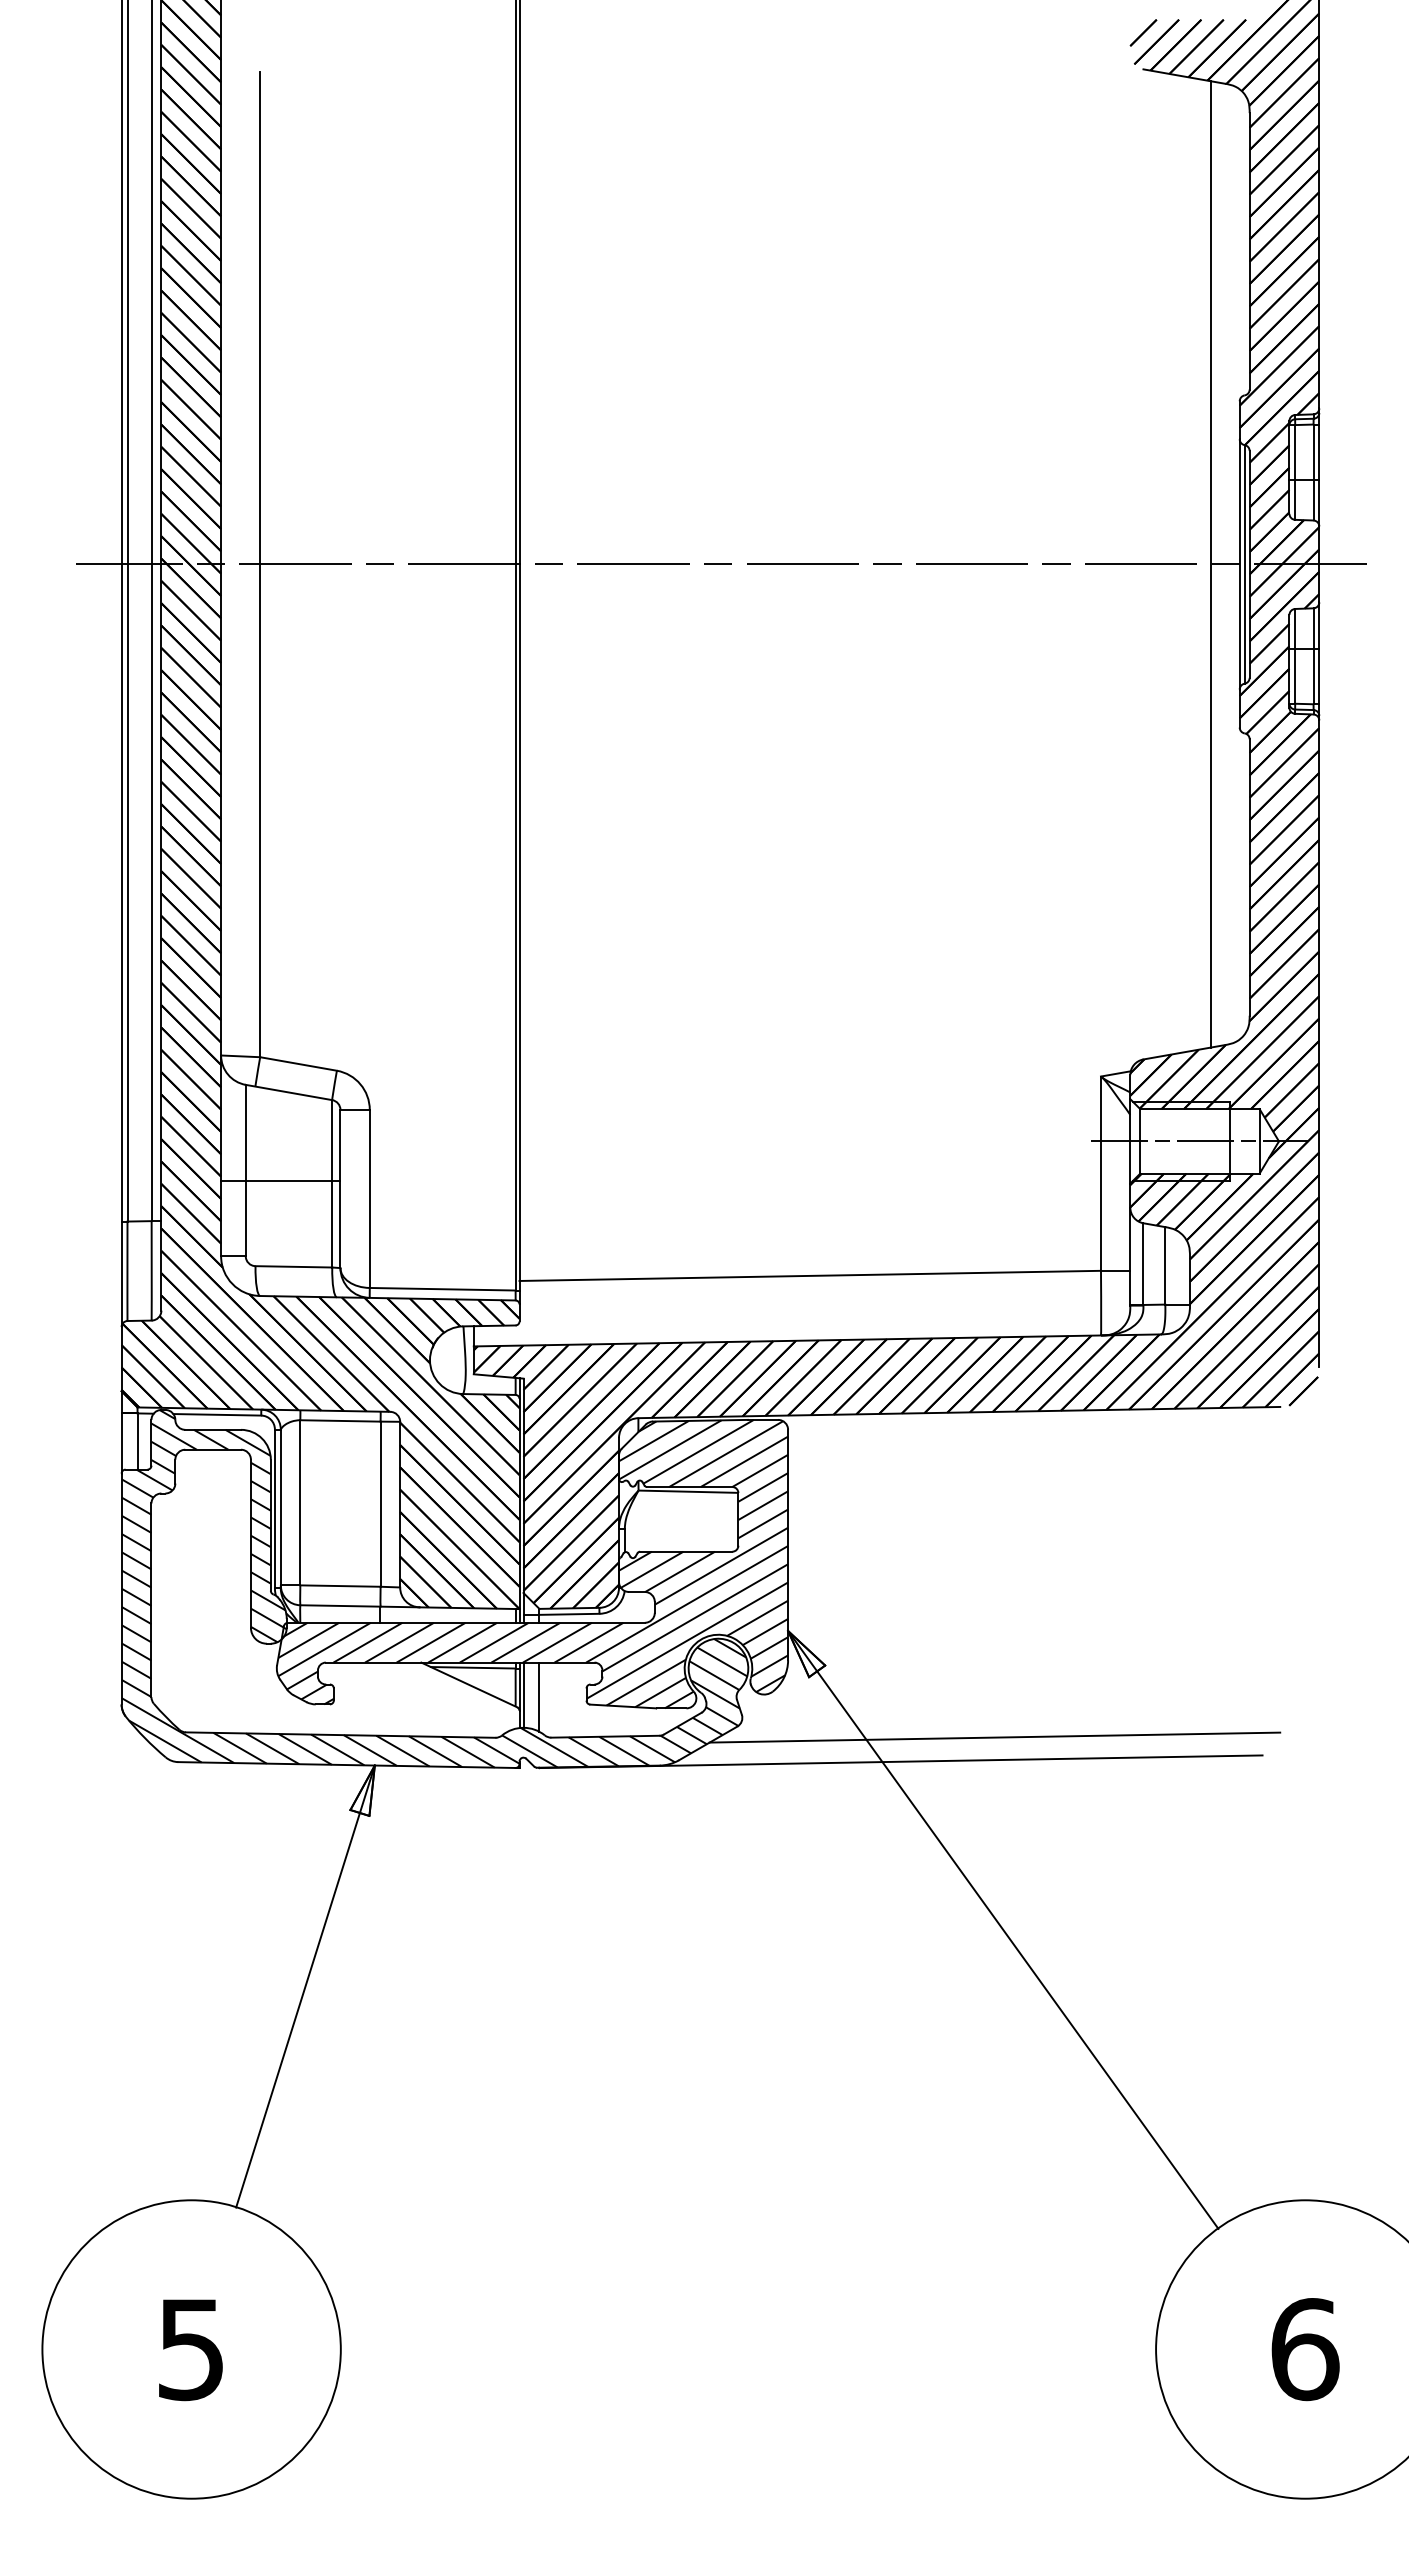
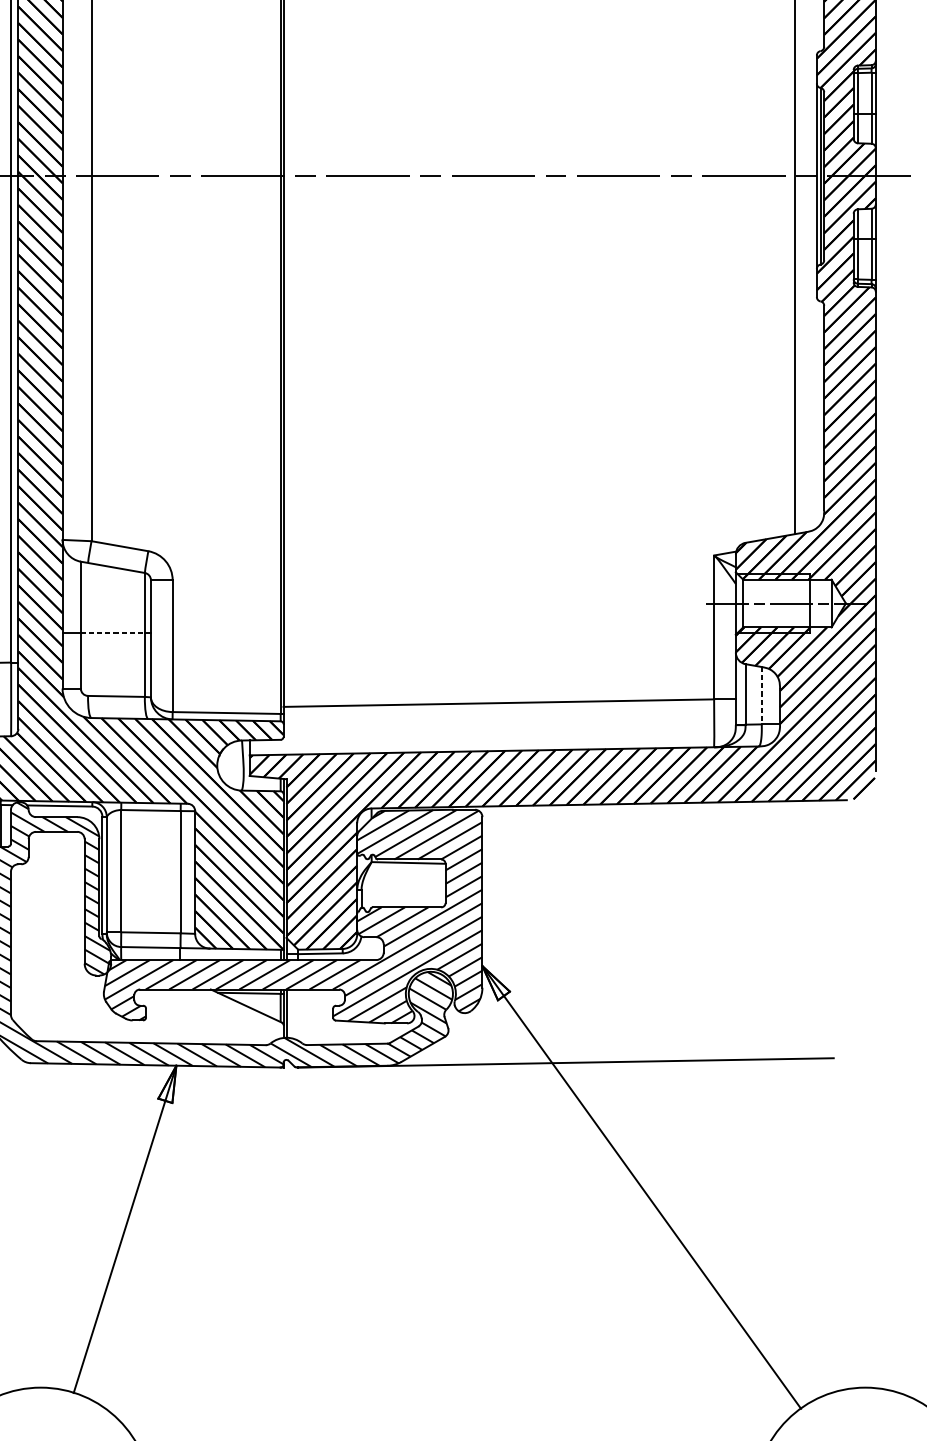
line: (289, 1181) -> (113, 633), solid -> dashed
line: (1165, 1265) -> (761, 695), solid -> dashed
line: (539, 1696) -> (298, 1014), removed
line: (994, 1737) -> (635, 1044), removed

